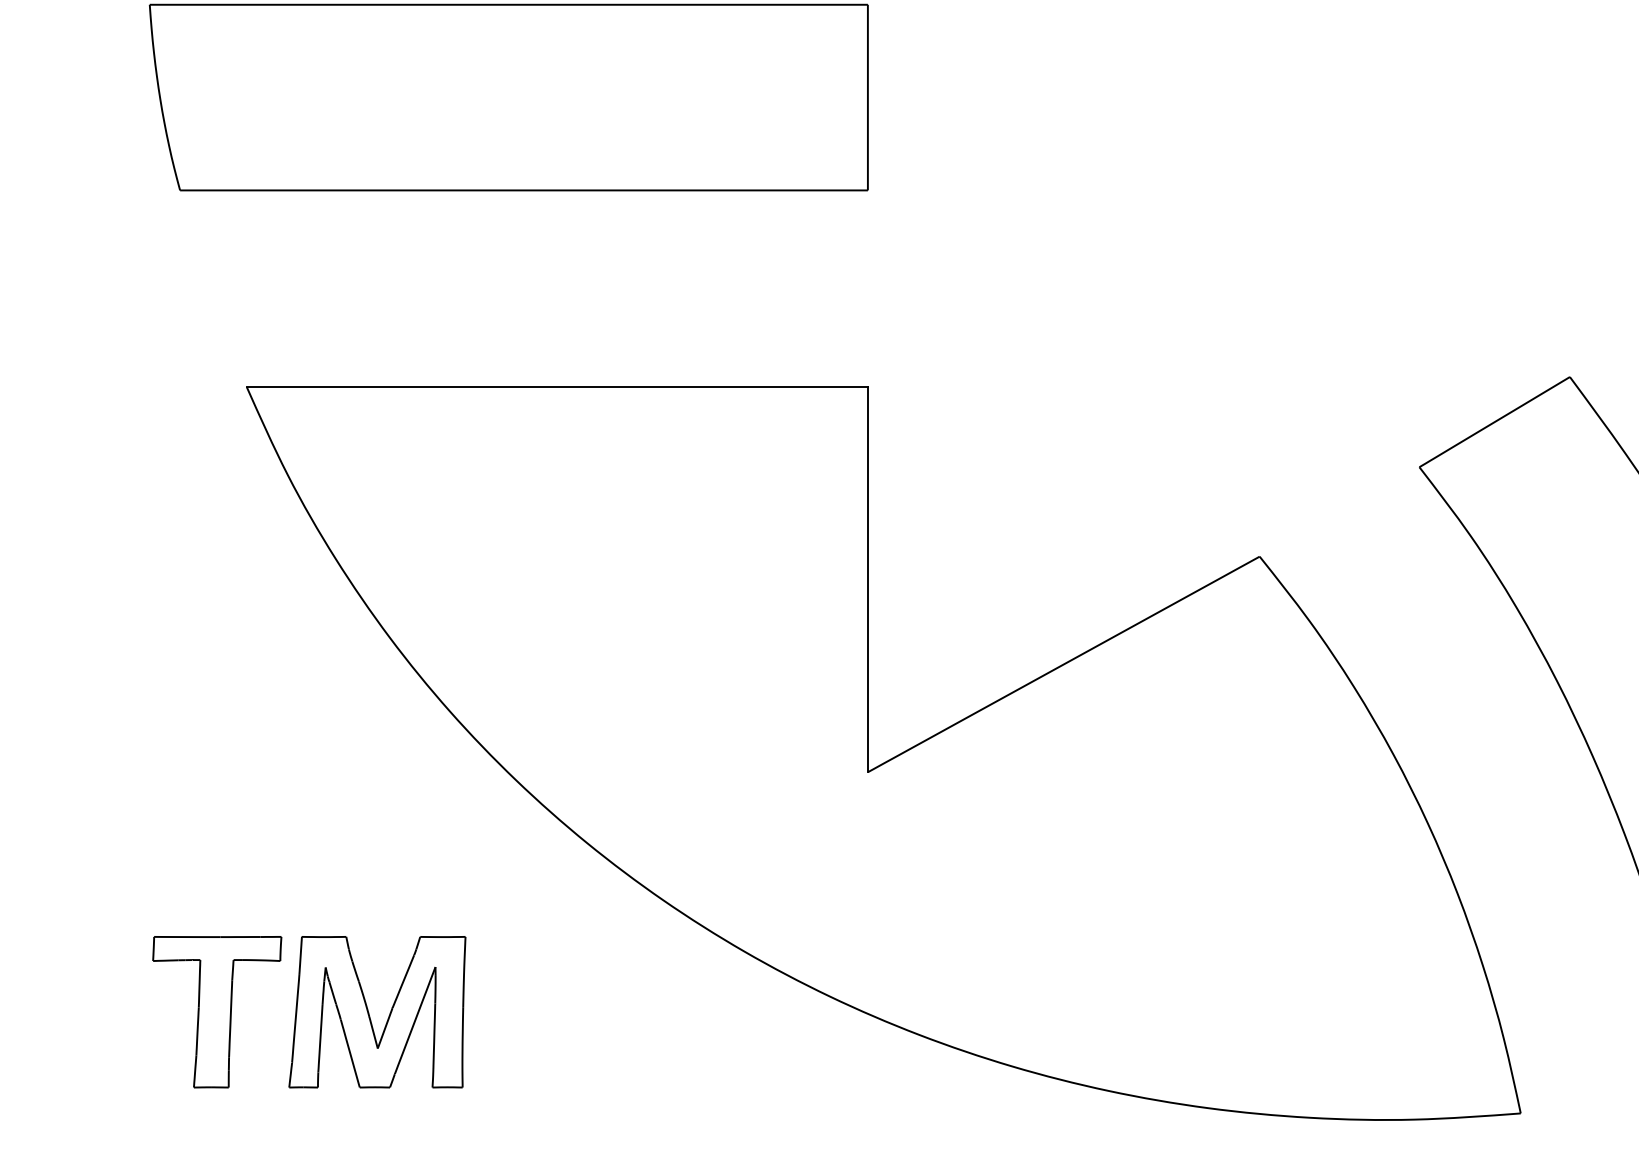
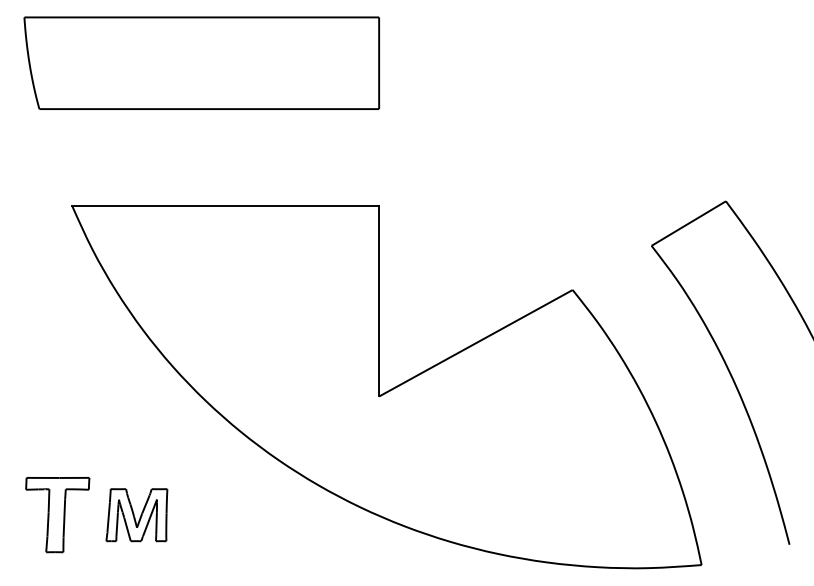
part: (376, 1013) -> (136, 515), size x0.7

